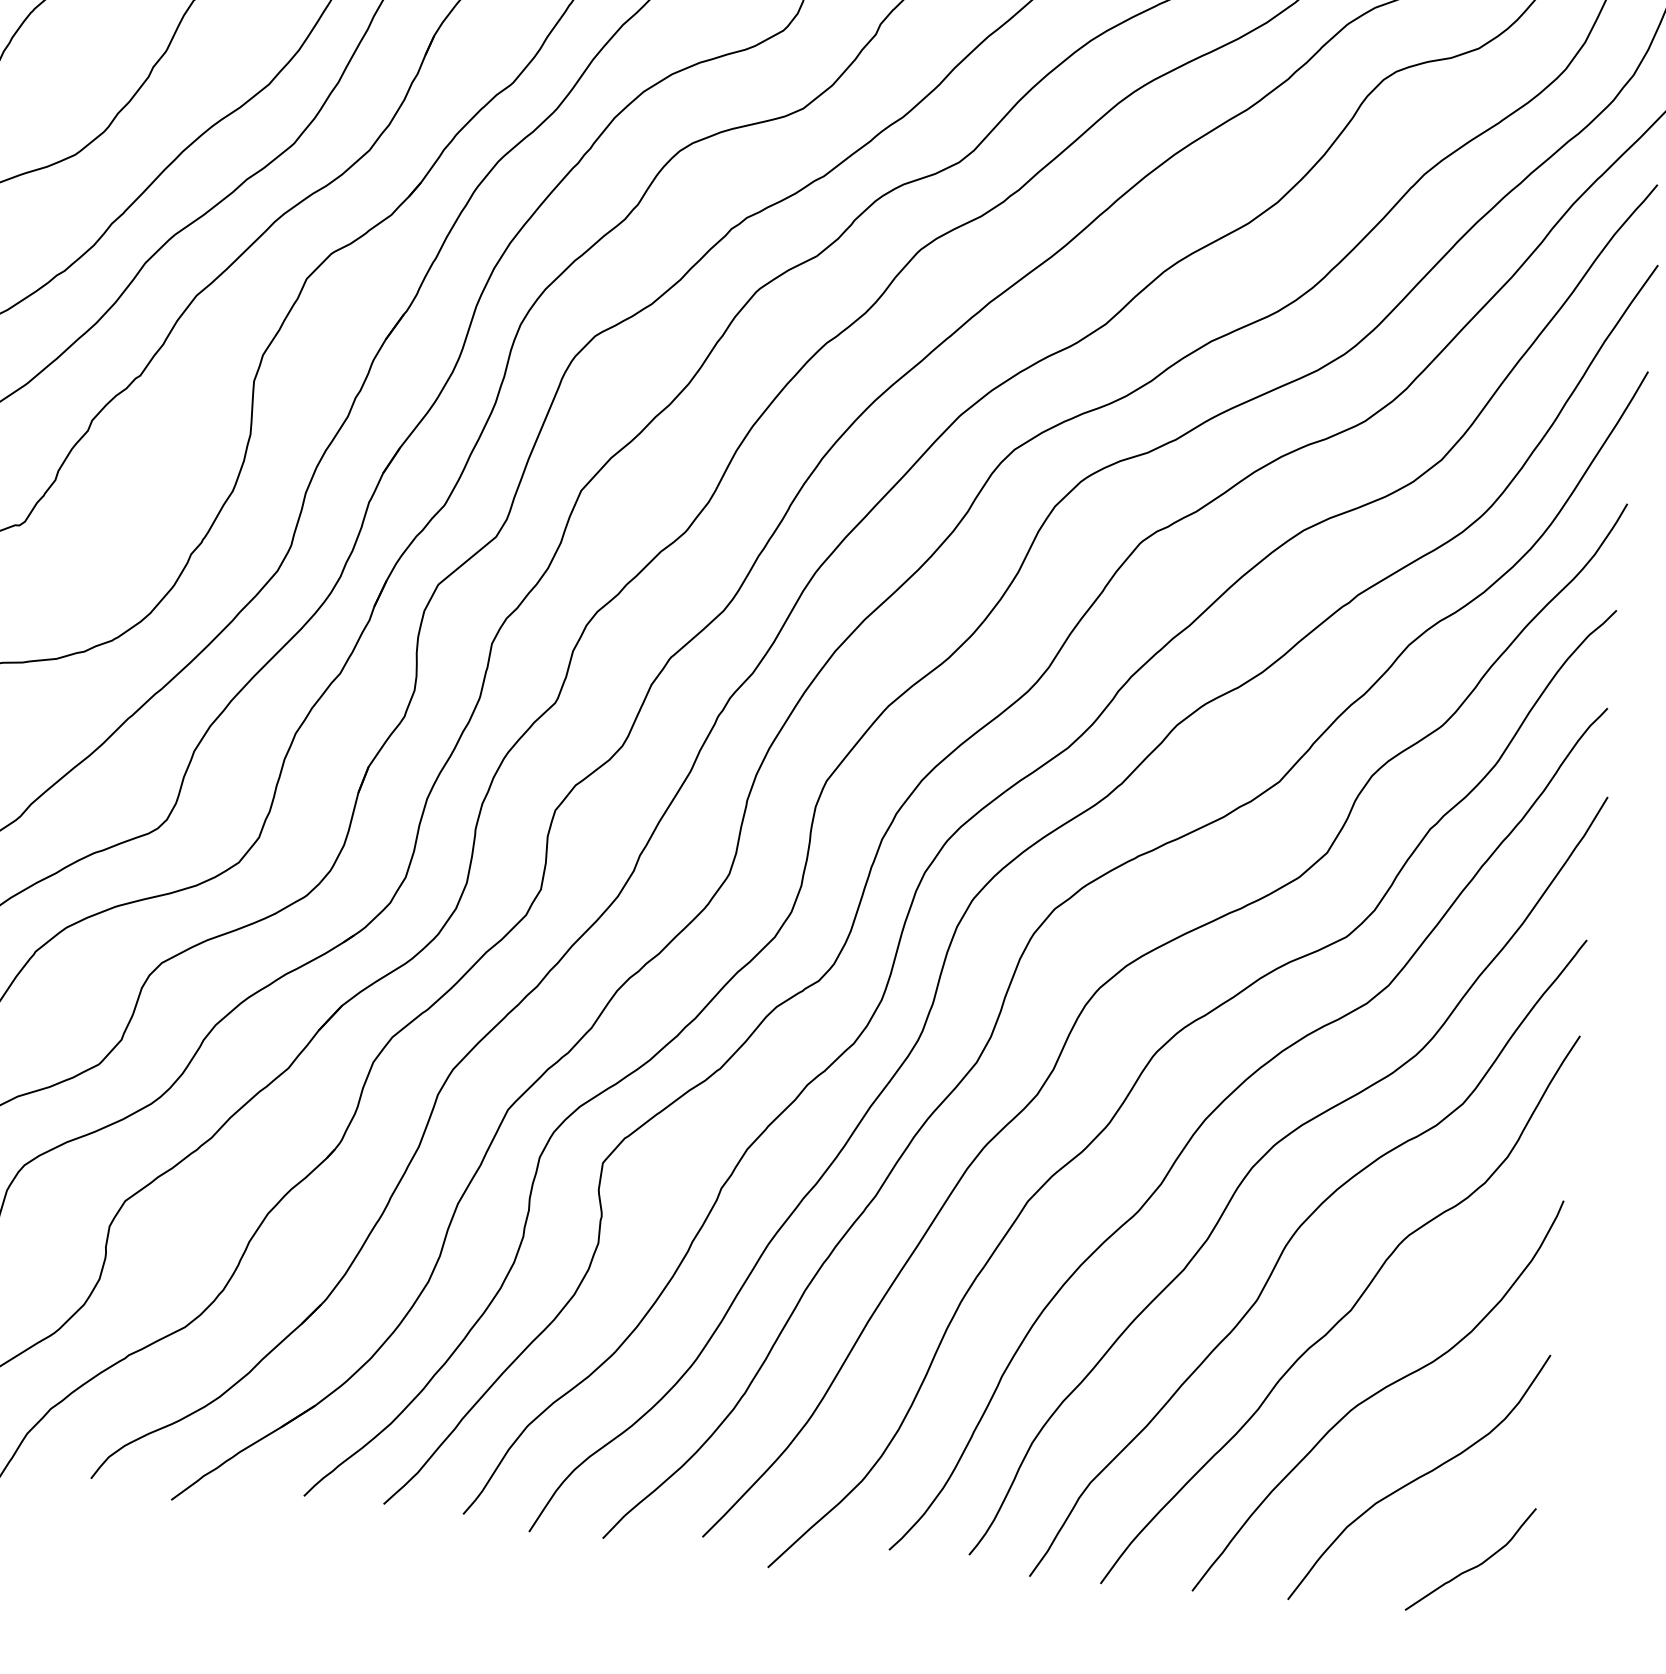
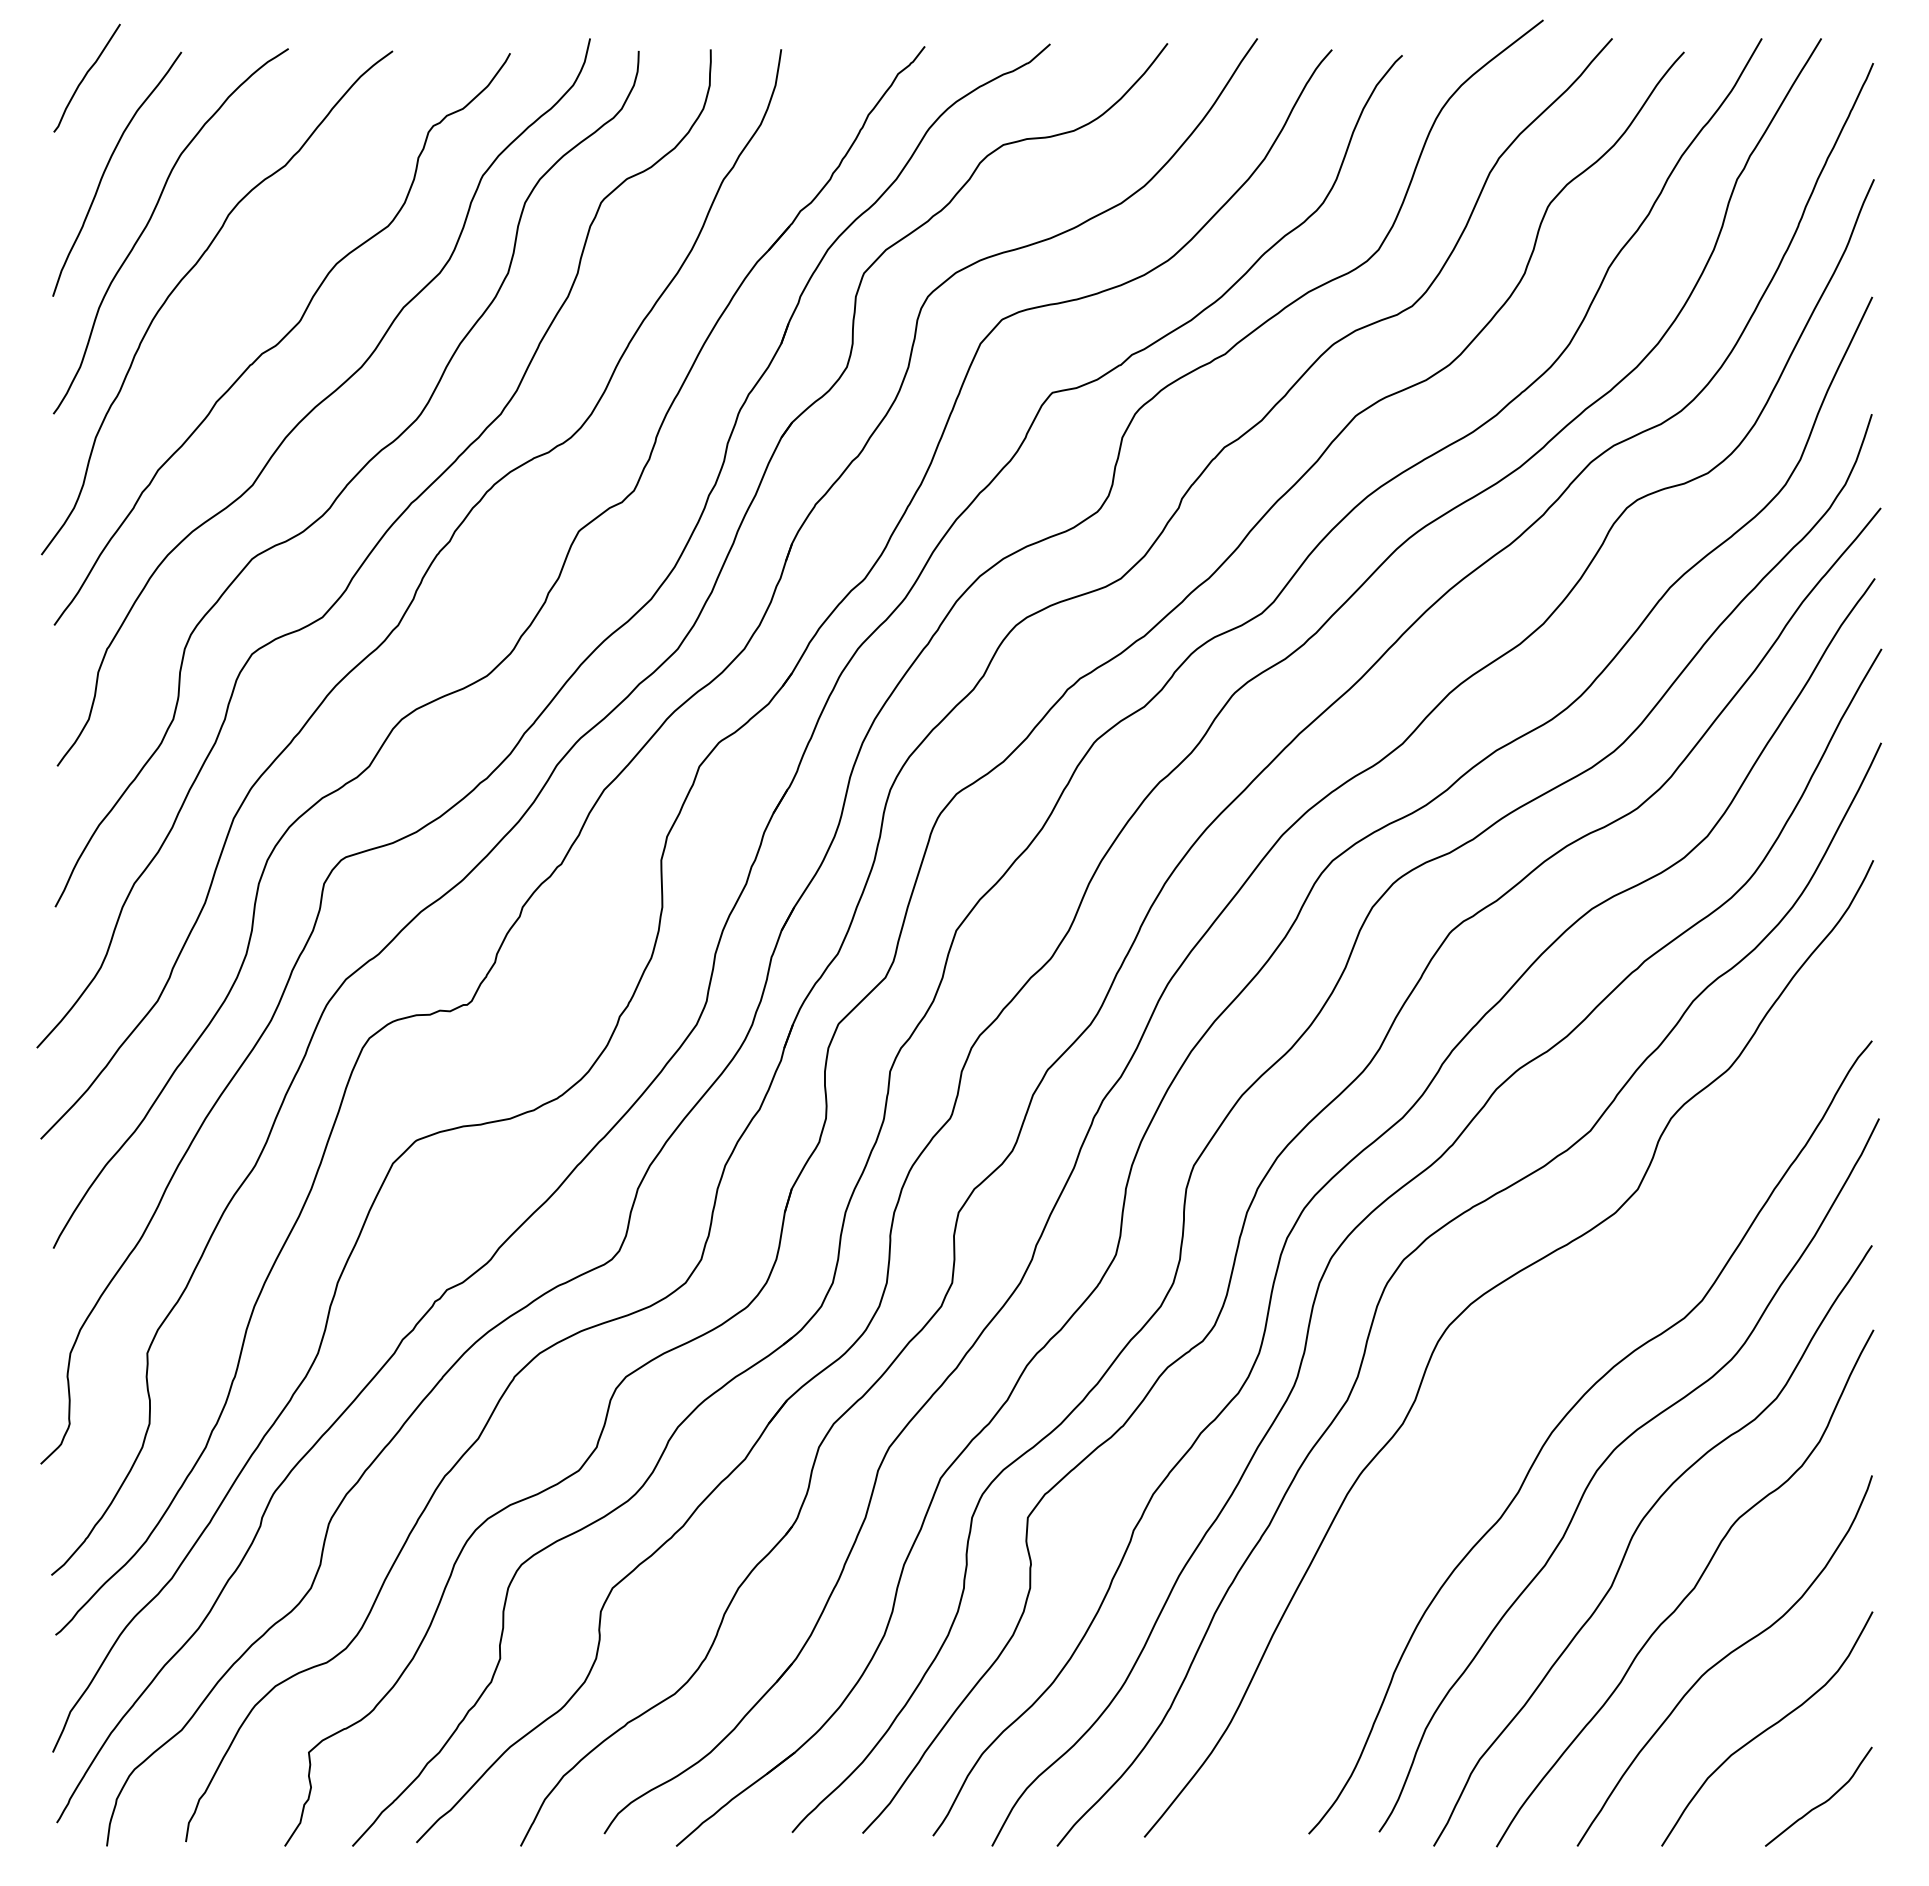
curve: (1150, 1062) -> (1499, 1386), removed

